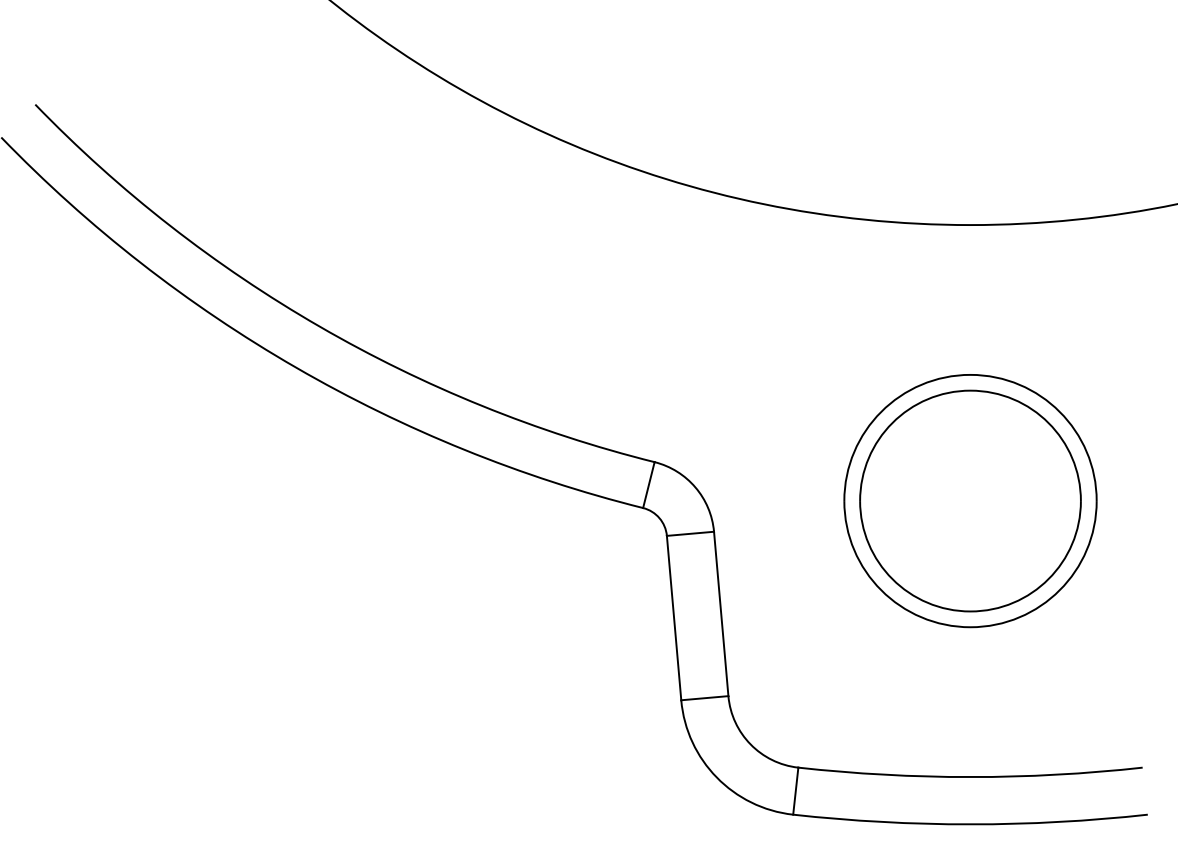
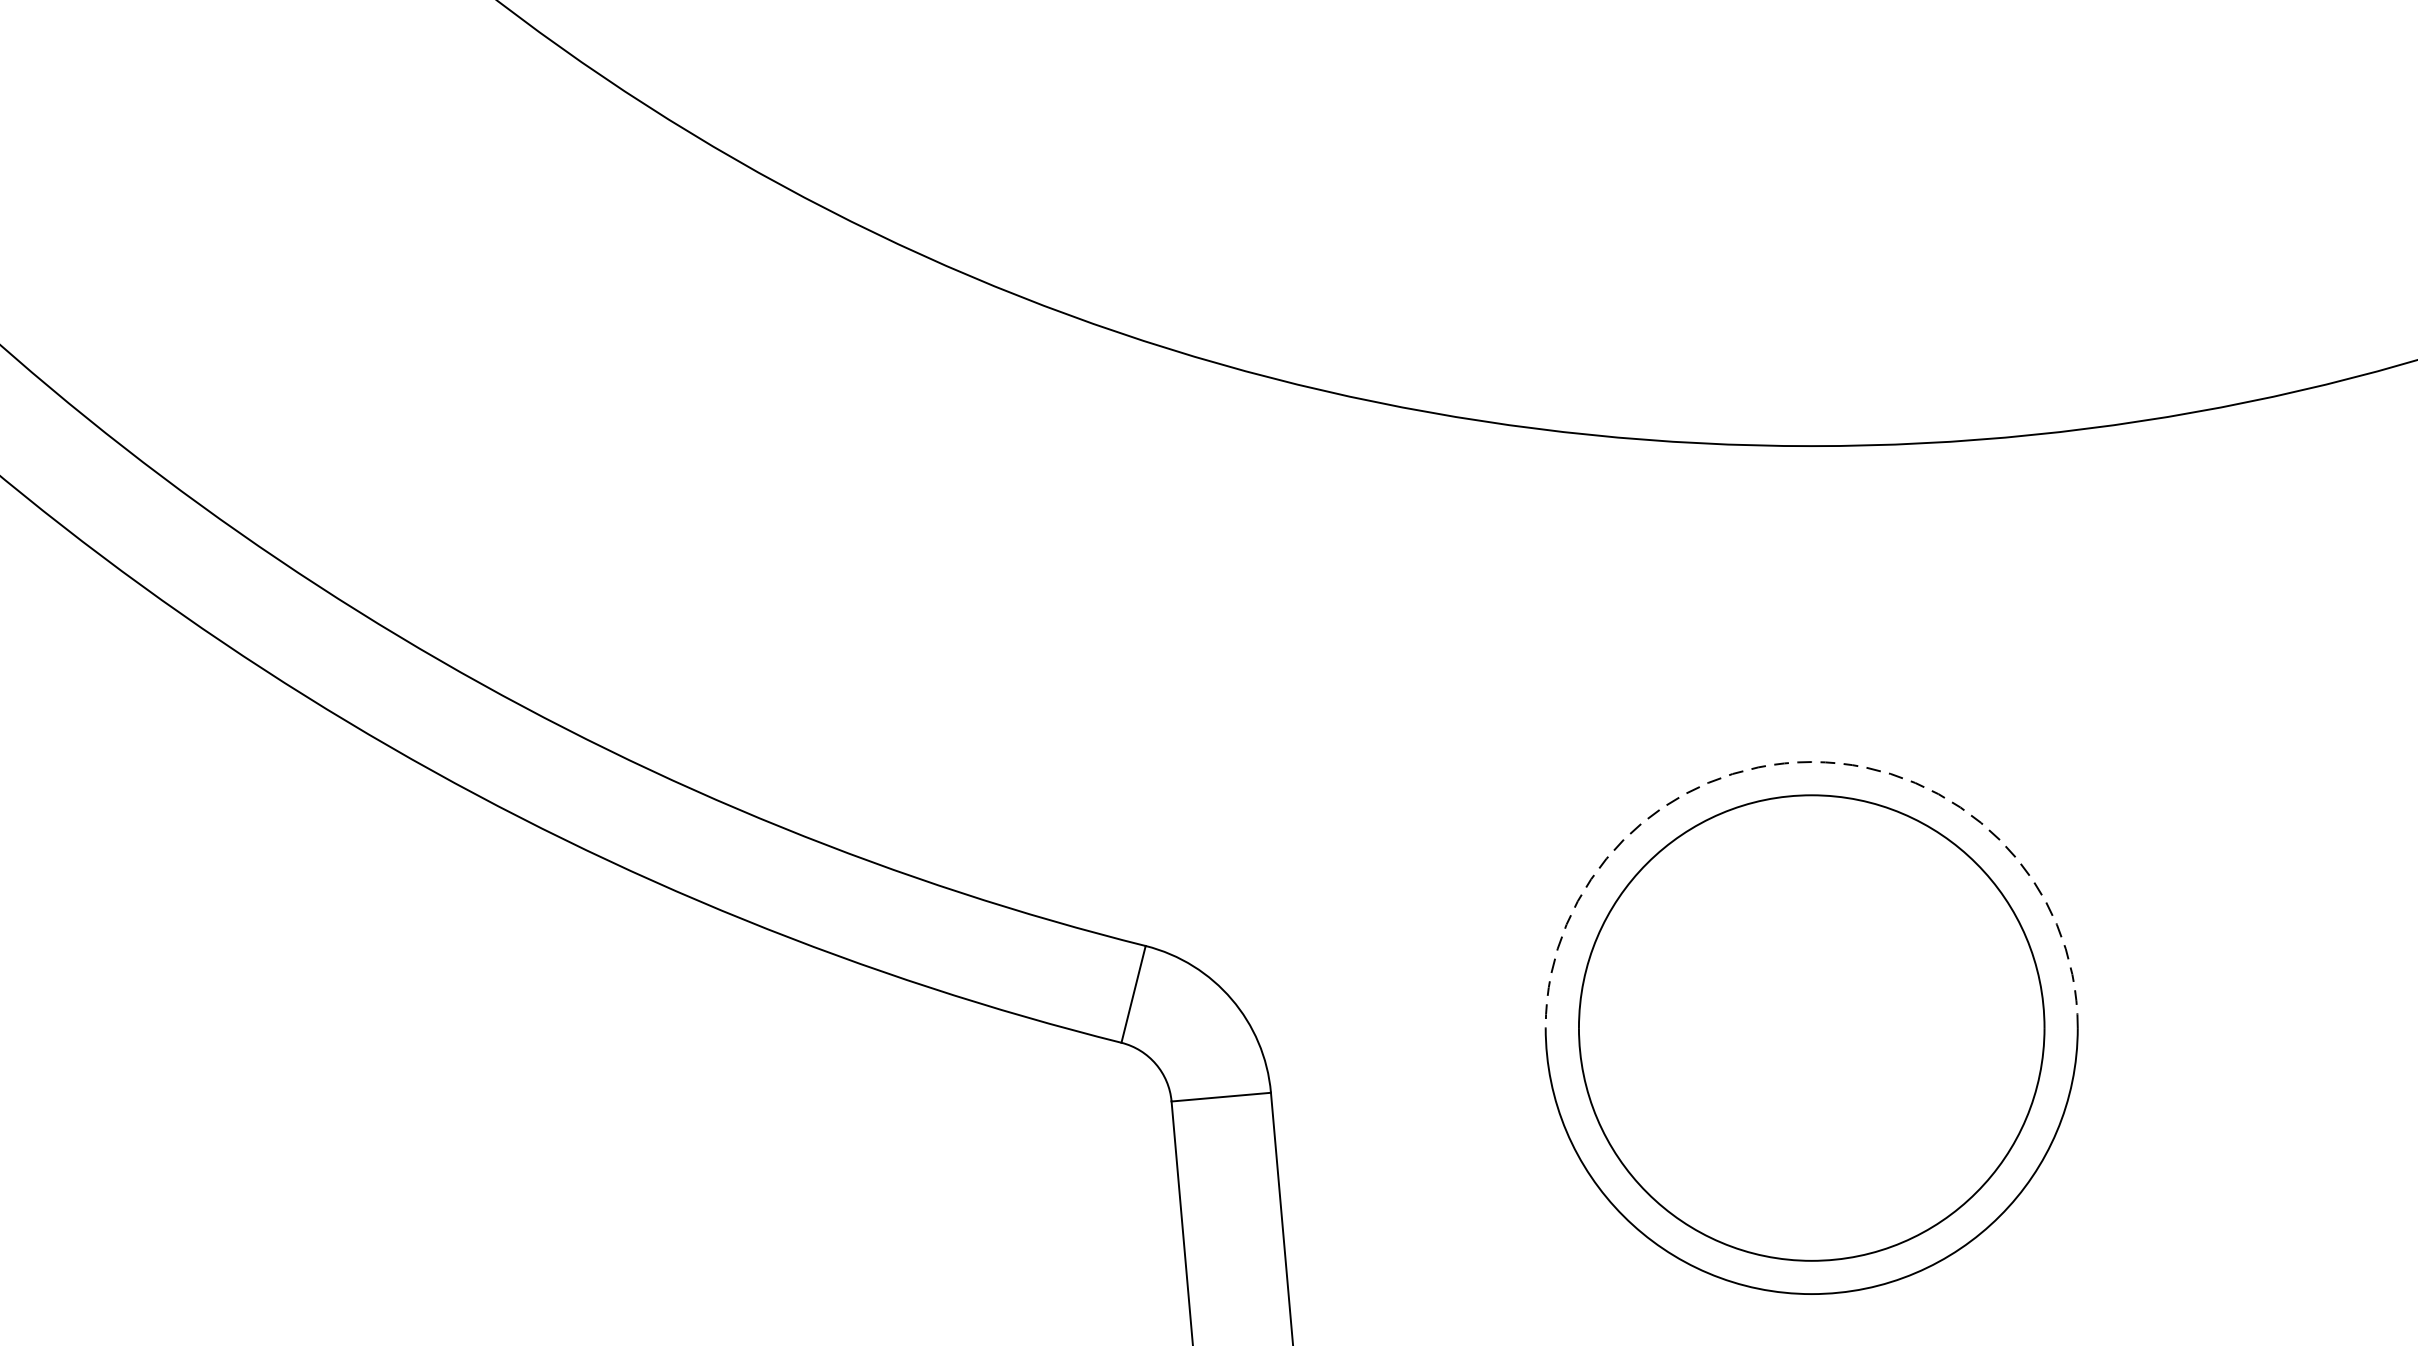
arc: (970, 374) -> (1811, 761), solid -> dashed

